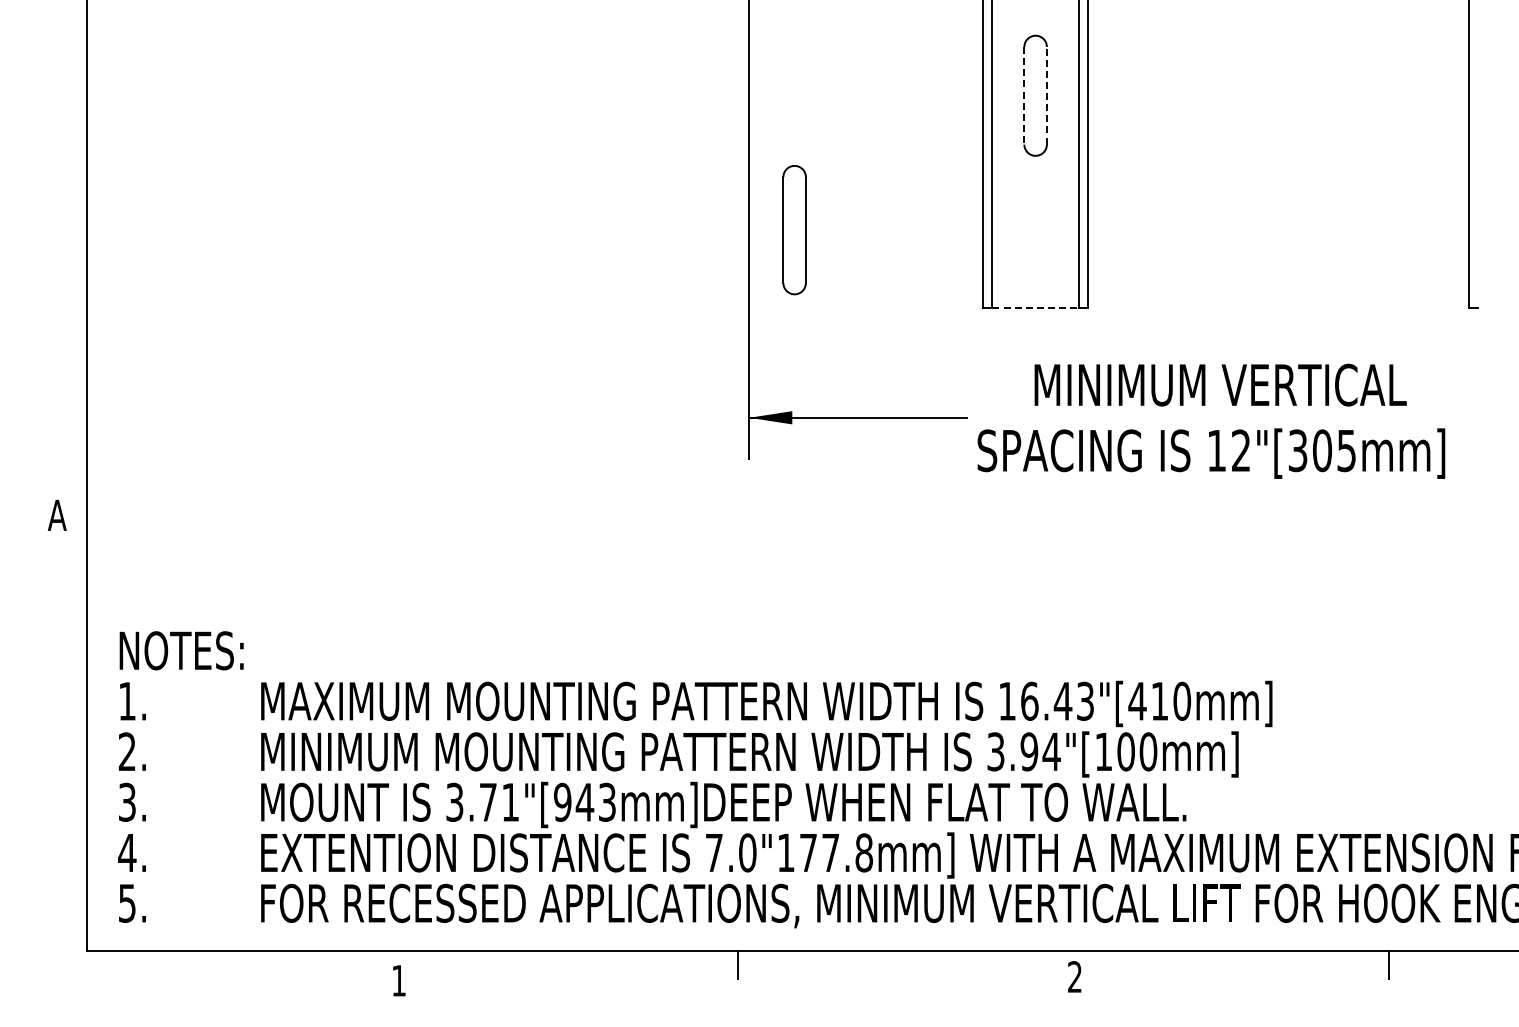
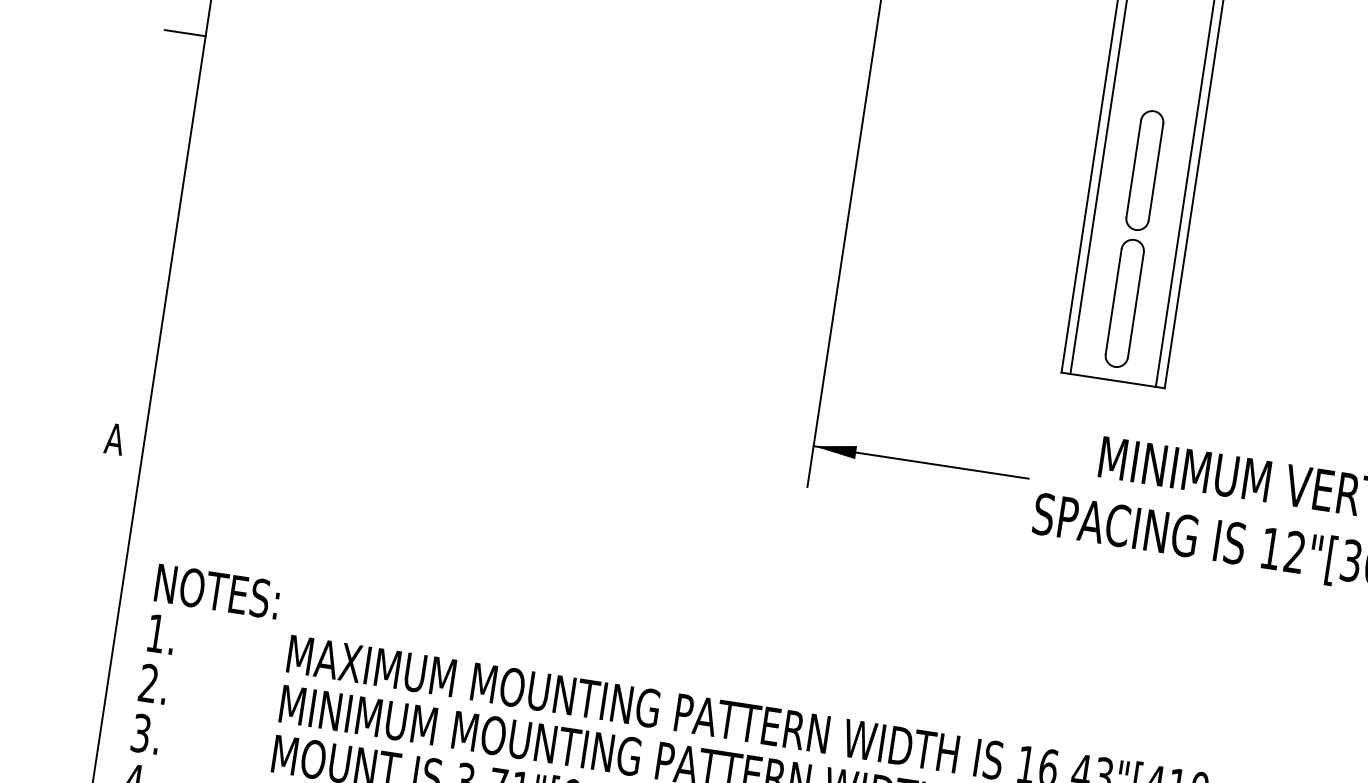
line: (1024, 95) -> (1133, 168), dashed -> solid
line: (1046, 95) -> (1155, 171), dashed -> solid
line: (65, 103) -> (184, 33), added
part: (794, 230) -> (1124, 303), moved
line: (1036, 308) -> (1113, 381), dashed -> solid

